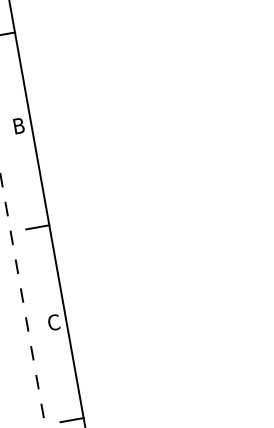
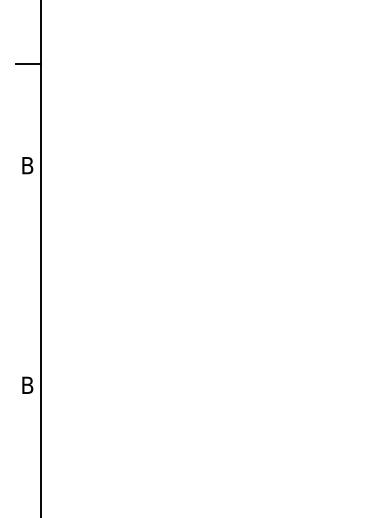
line: (37, 227) -> (28, 279), removed
text: (53, 322) -> (27, 385), C -> B
line: (72, 420) -> (28, 494), removed

